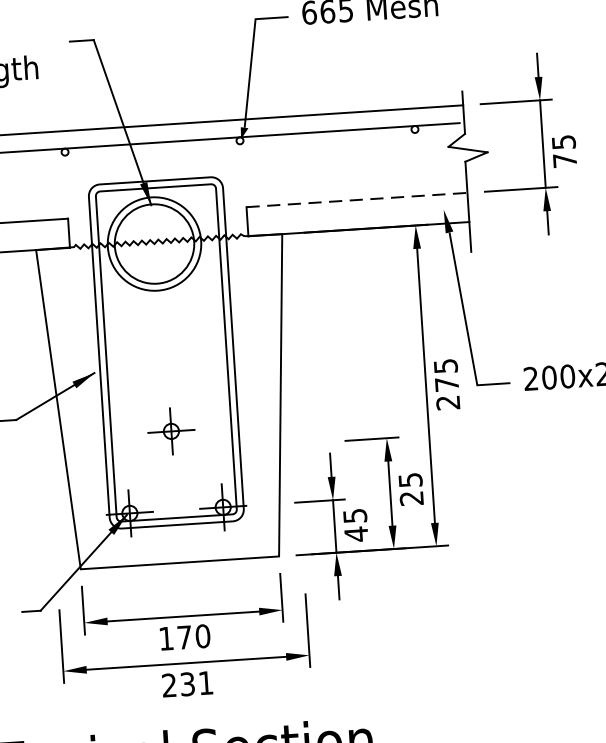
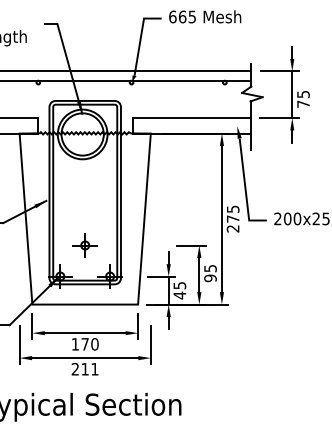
line: (356, 200) -> (191, 118), dashed -> solid
part: (170, 431) -> (84, 245), moved
text: (411, 498) -> (210, 278), 25 -> 95
text: (186, 682) -> (84, 368), 231 -> 211

